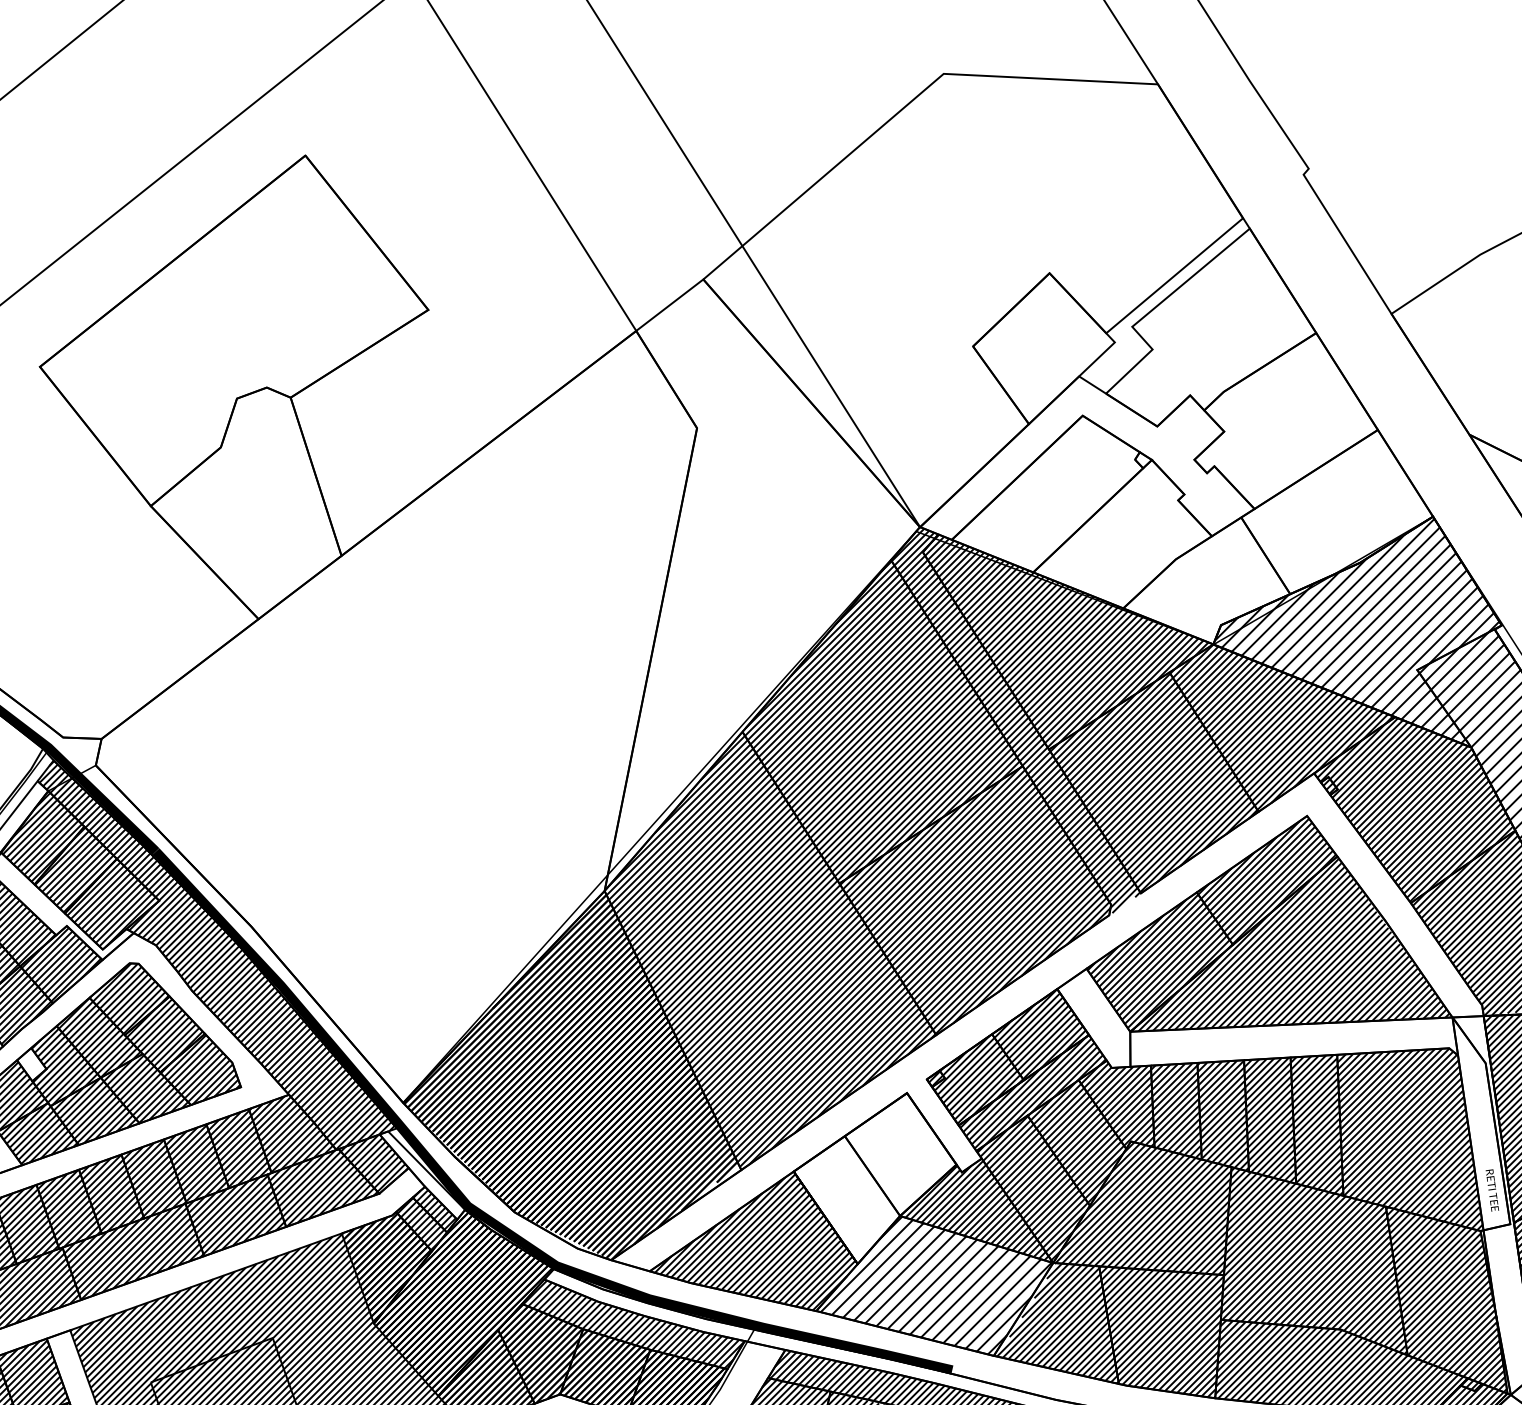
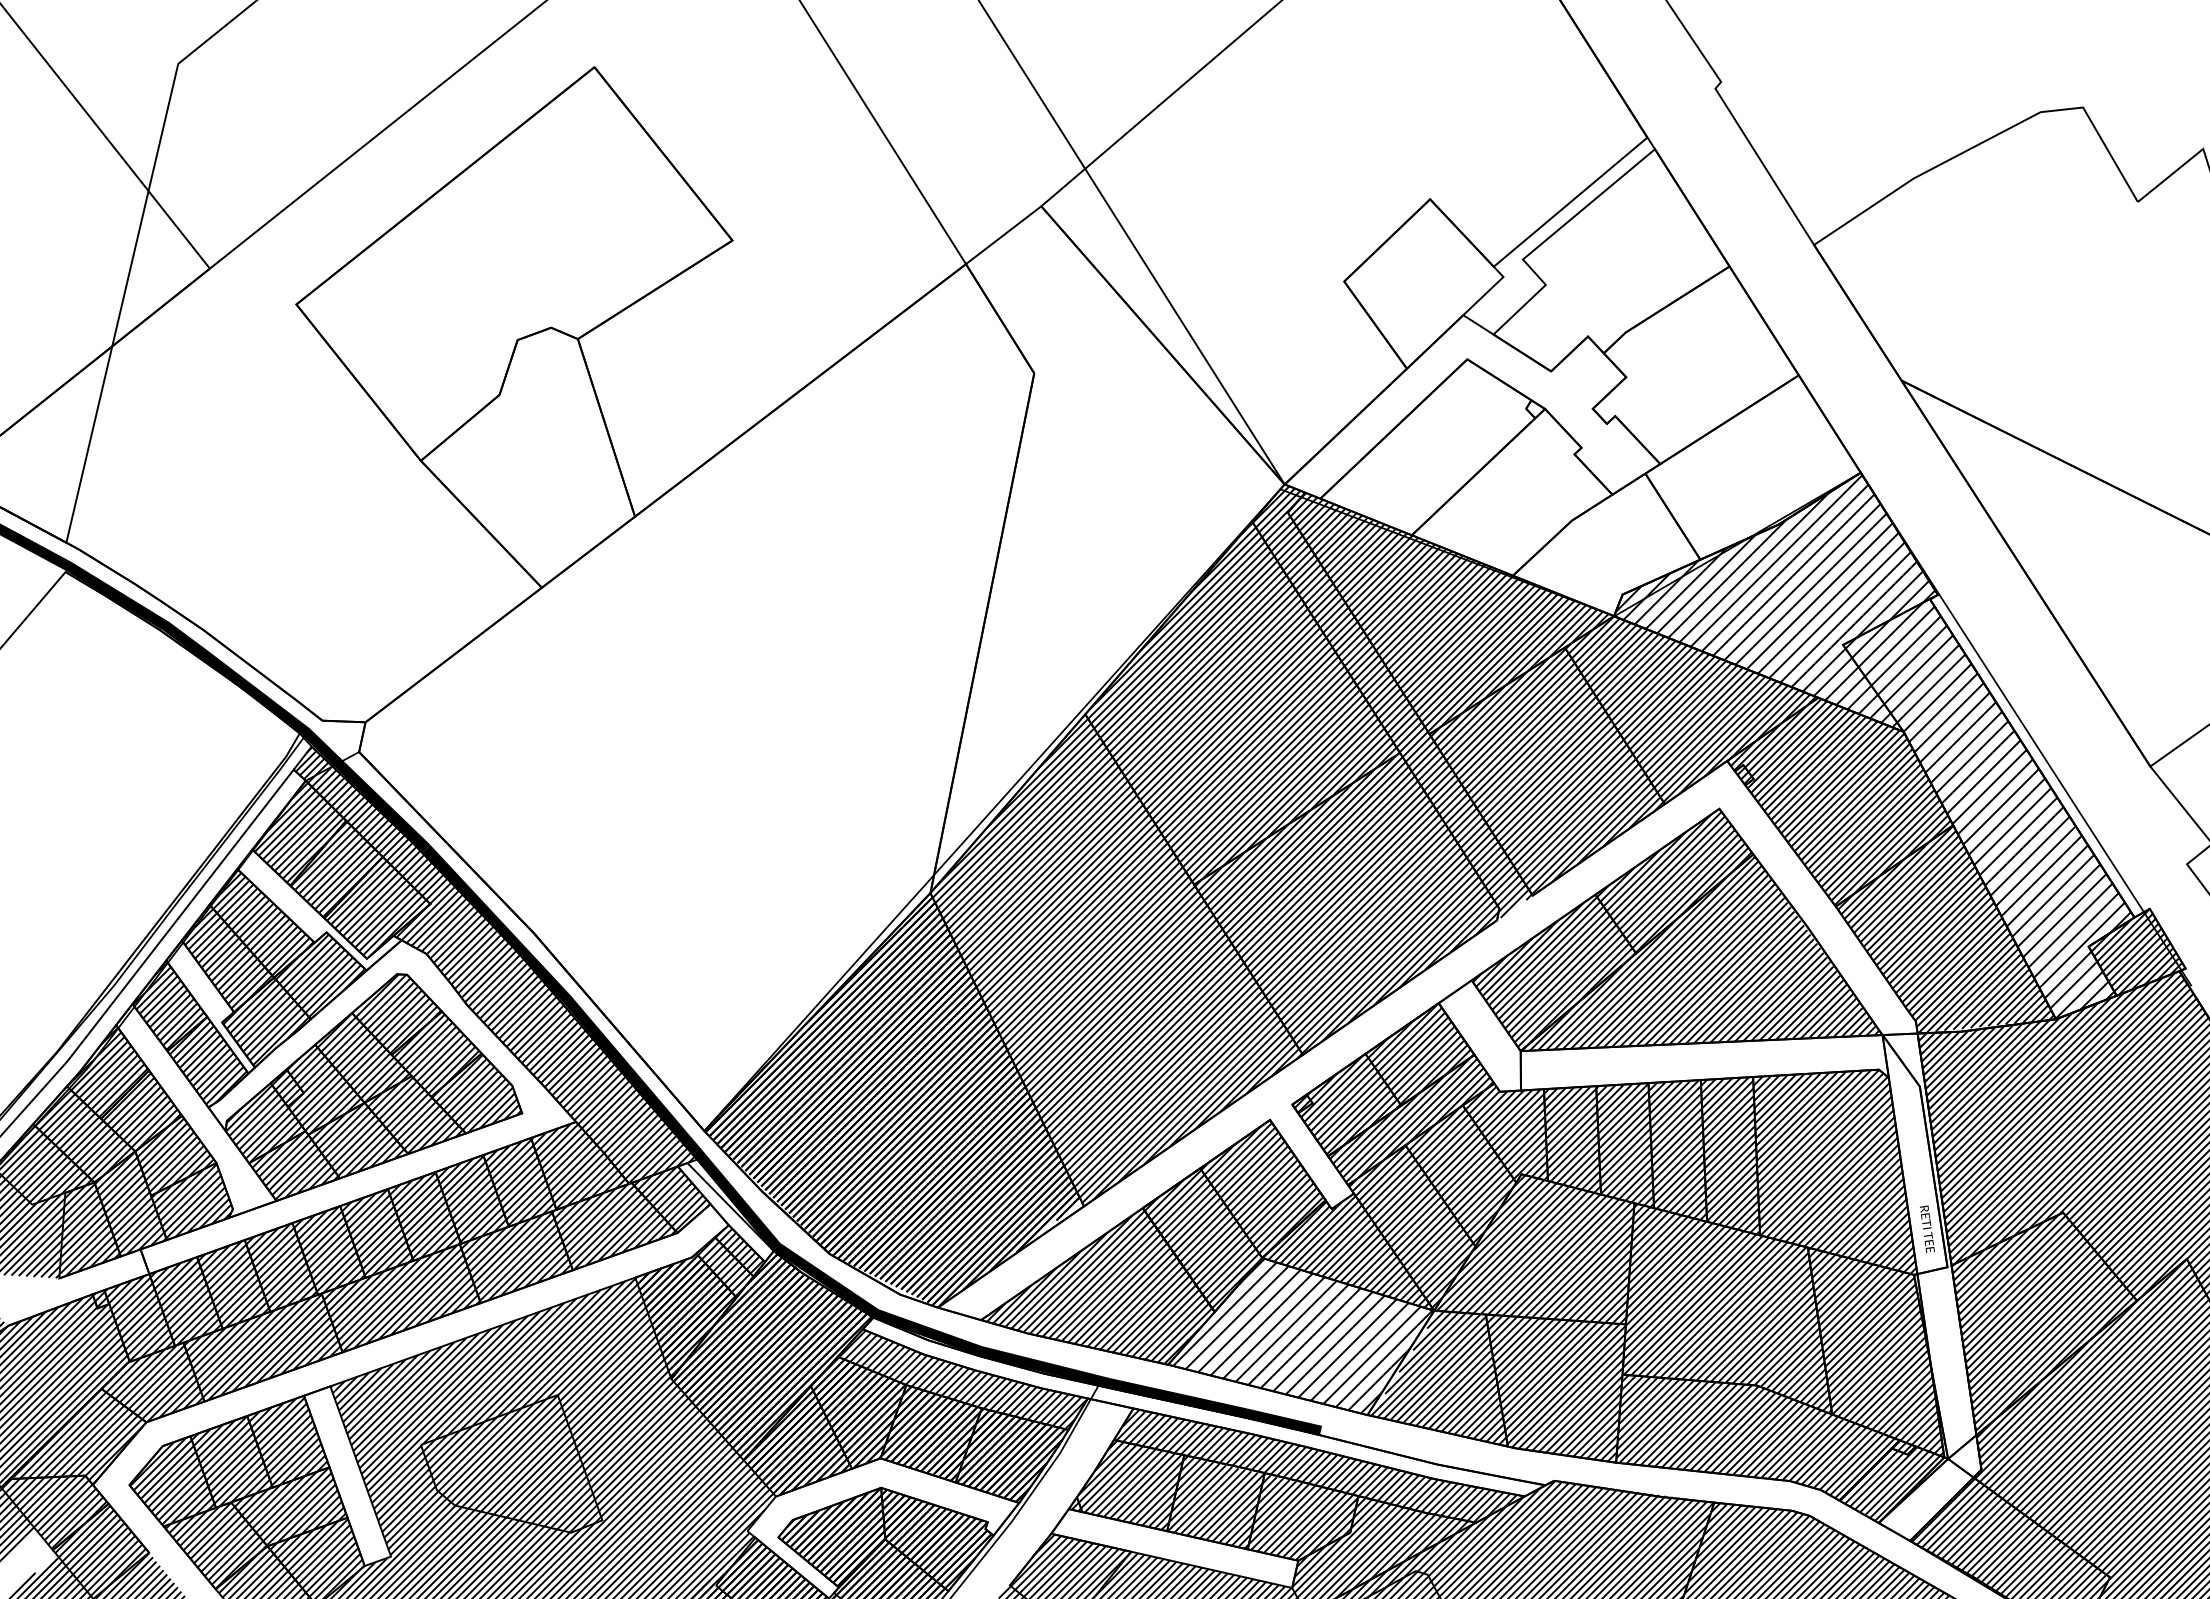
hatch: (32, 1063) -> (287, 1086), added
hatch: (874, 1178) -> (1233, 1215), added

